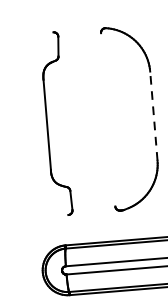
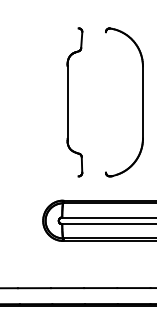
line: (153, 116) -> (142, 102), dashed -> solid
part: (55, 124) -> (74, 102), moved

